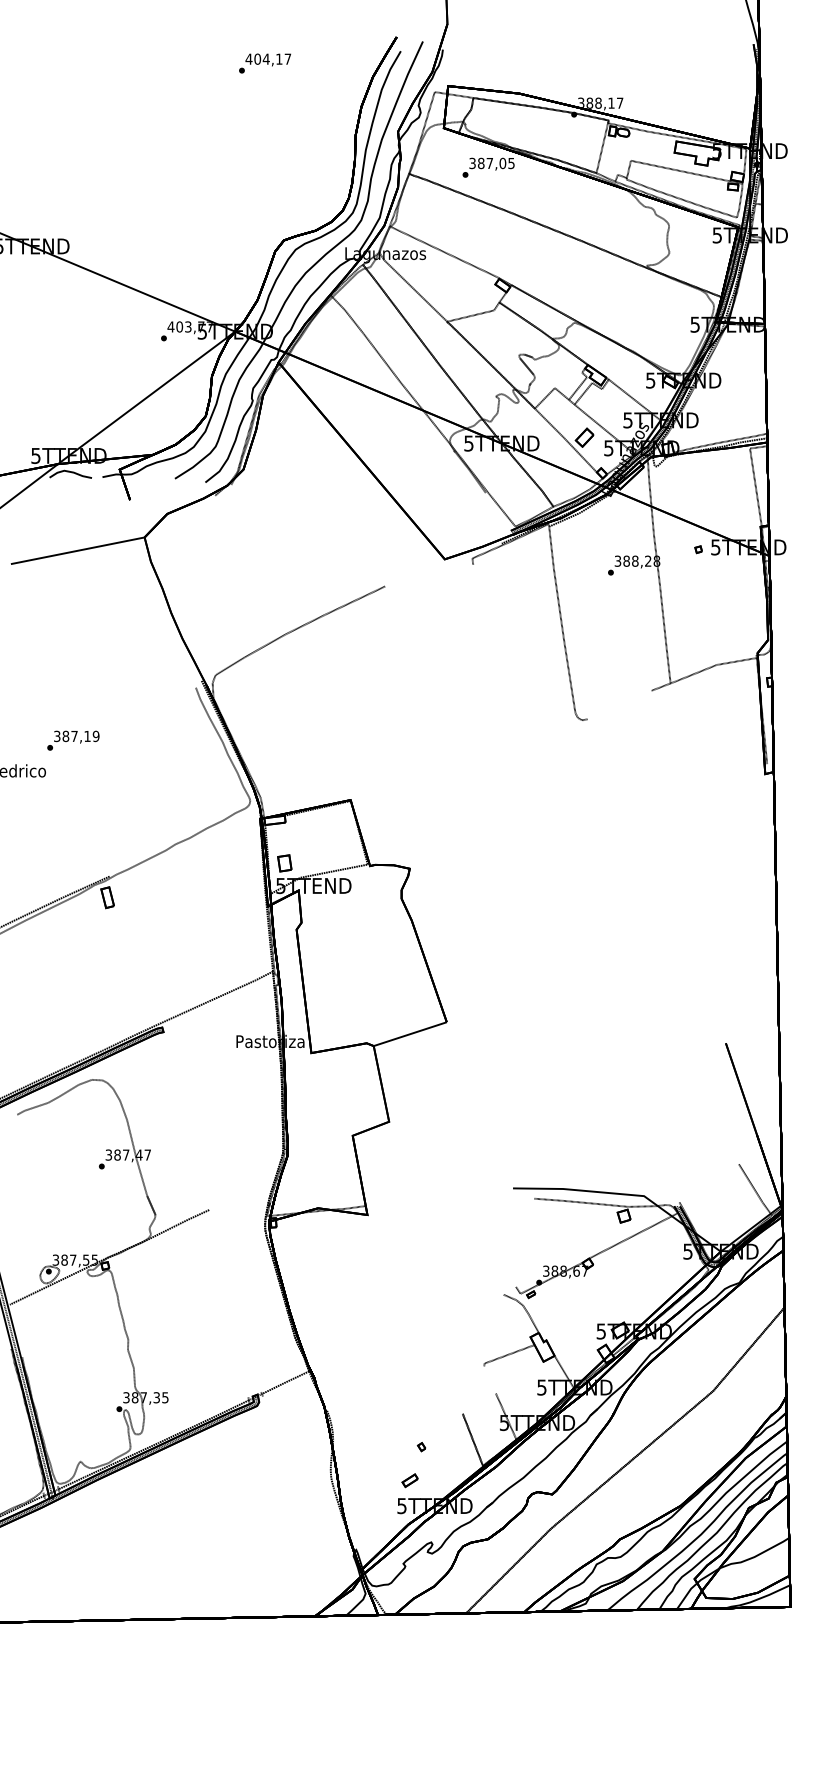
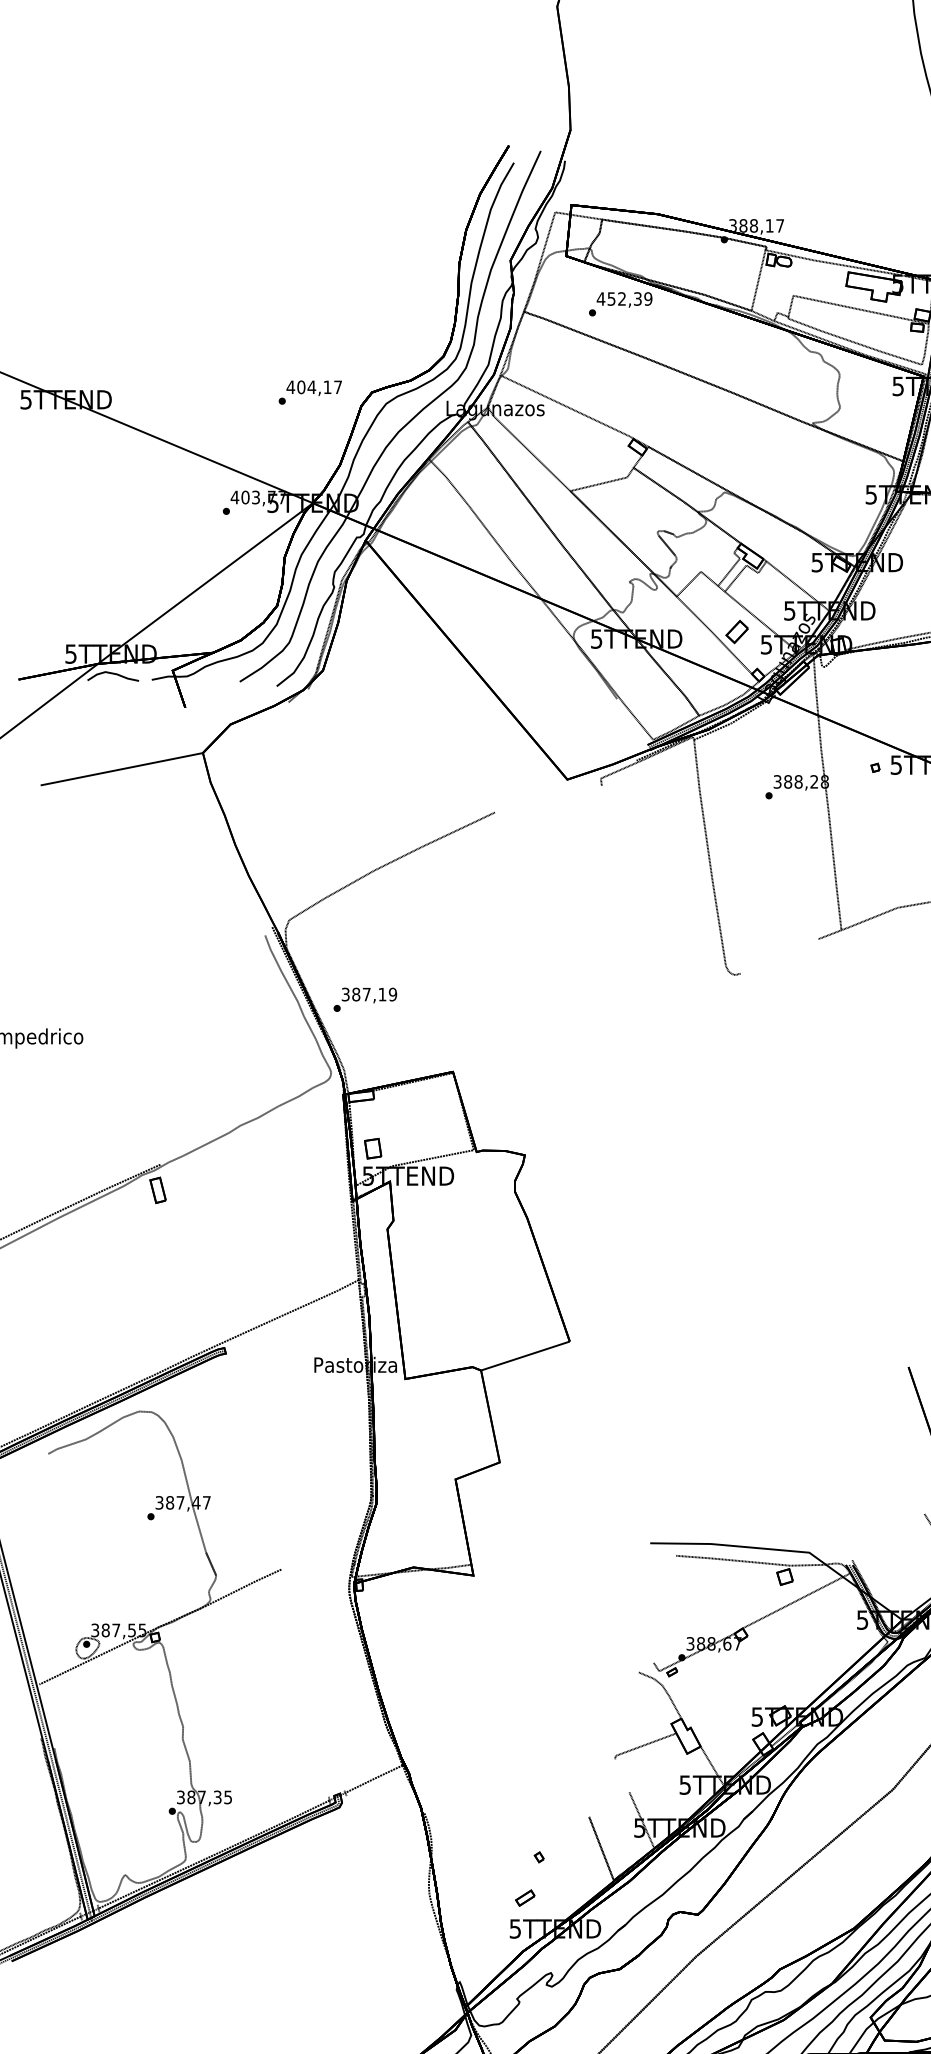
text: (264, 63) -> (309, 392), moved
text: (491, 163) -> (624, 299), 387,05 -> 452,39
text: (73, 740) -> (365, 999), moved

